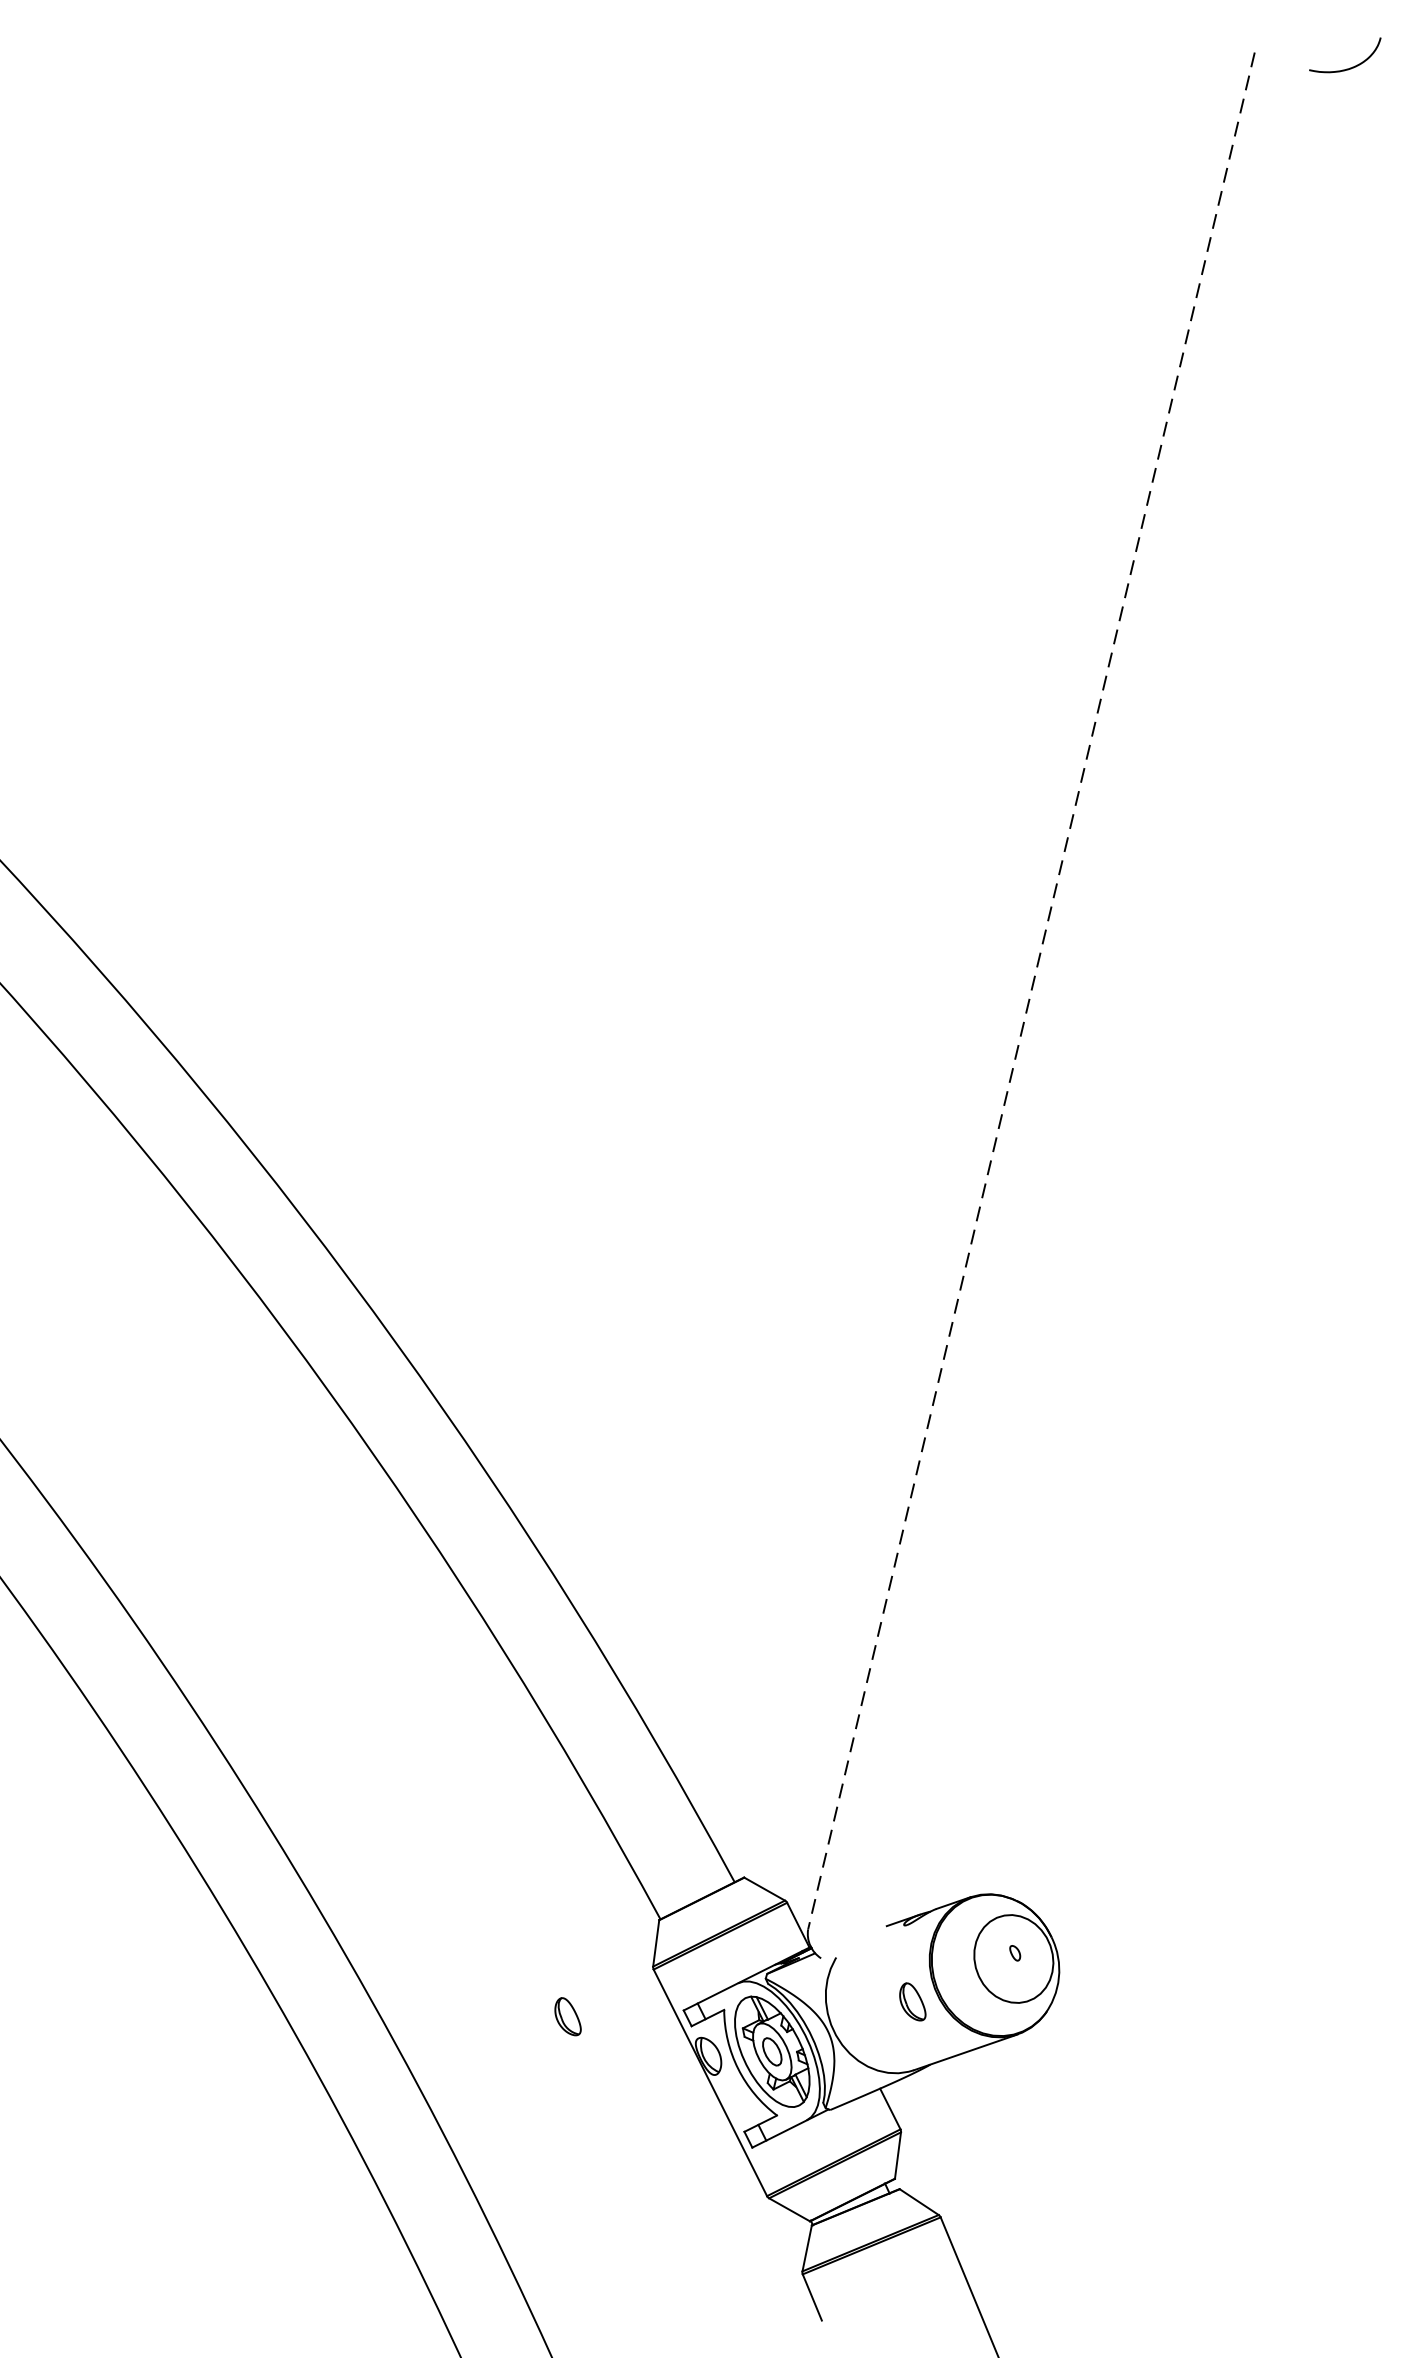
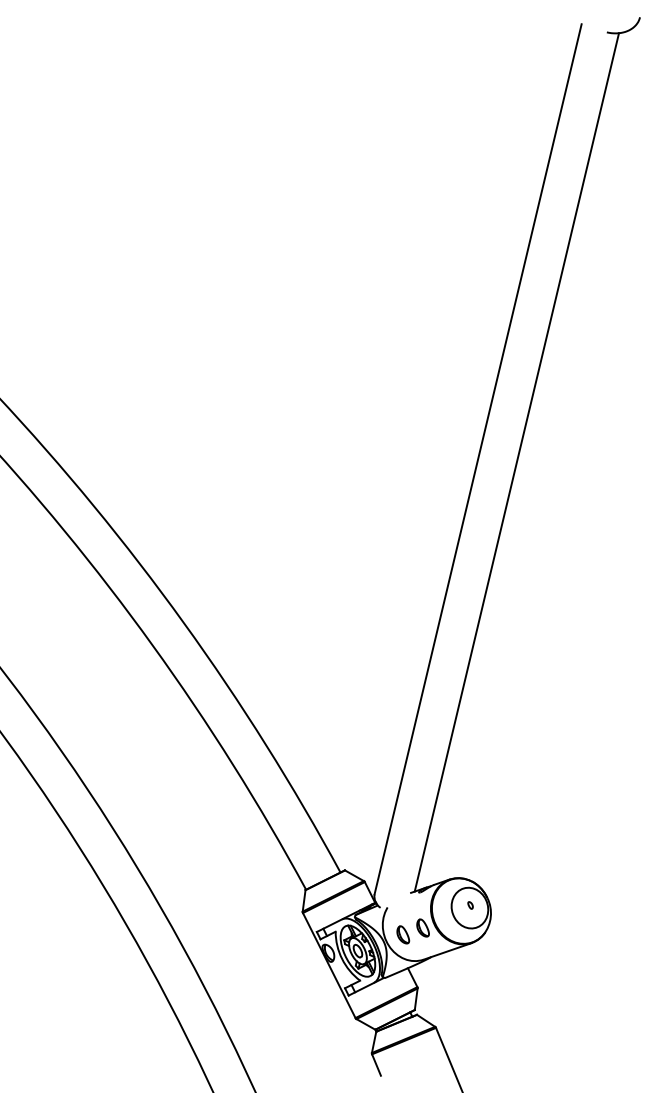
line: (1030, 991) -> (477, 459), dashed -> solid
line: (1114, 997) -> (516, 462), added
part: (568, 2015) -> (403, 934), moved

